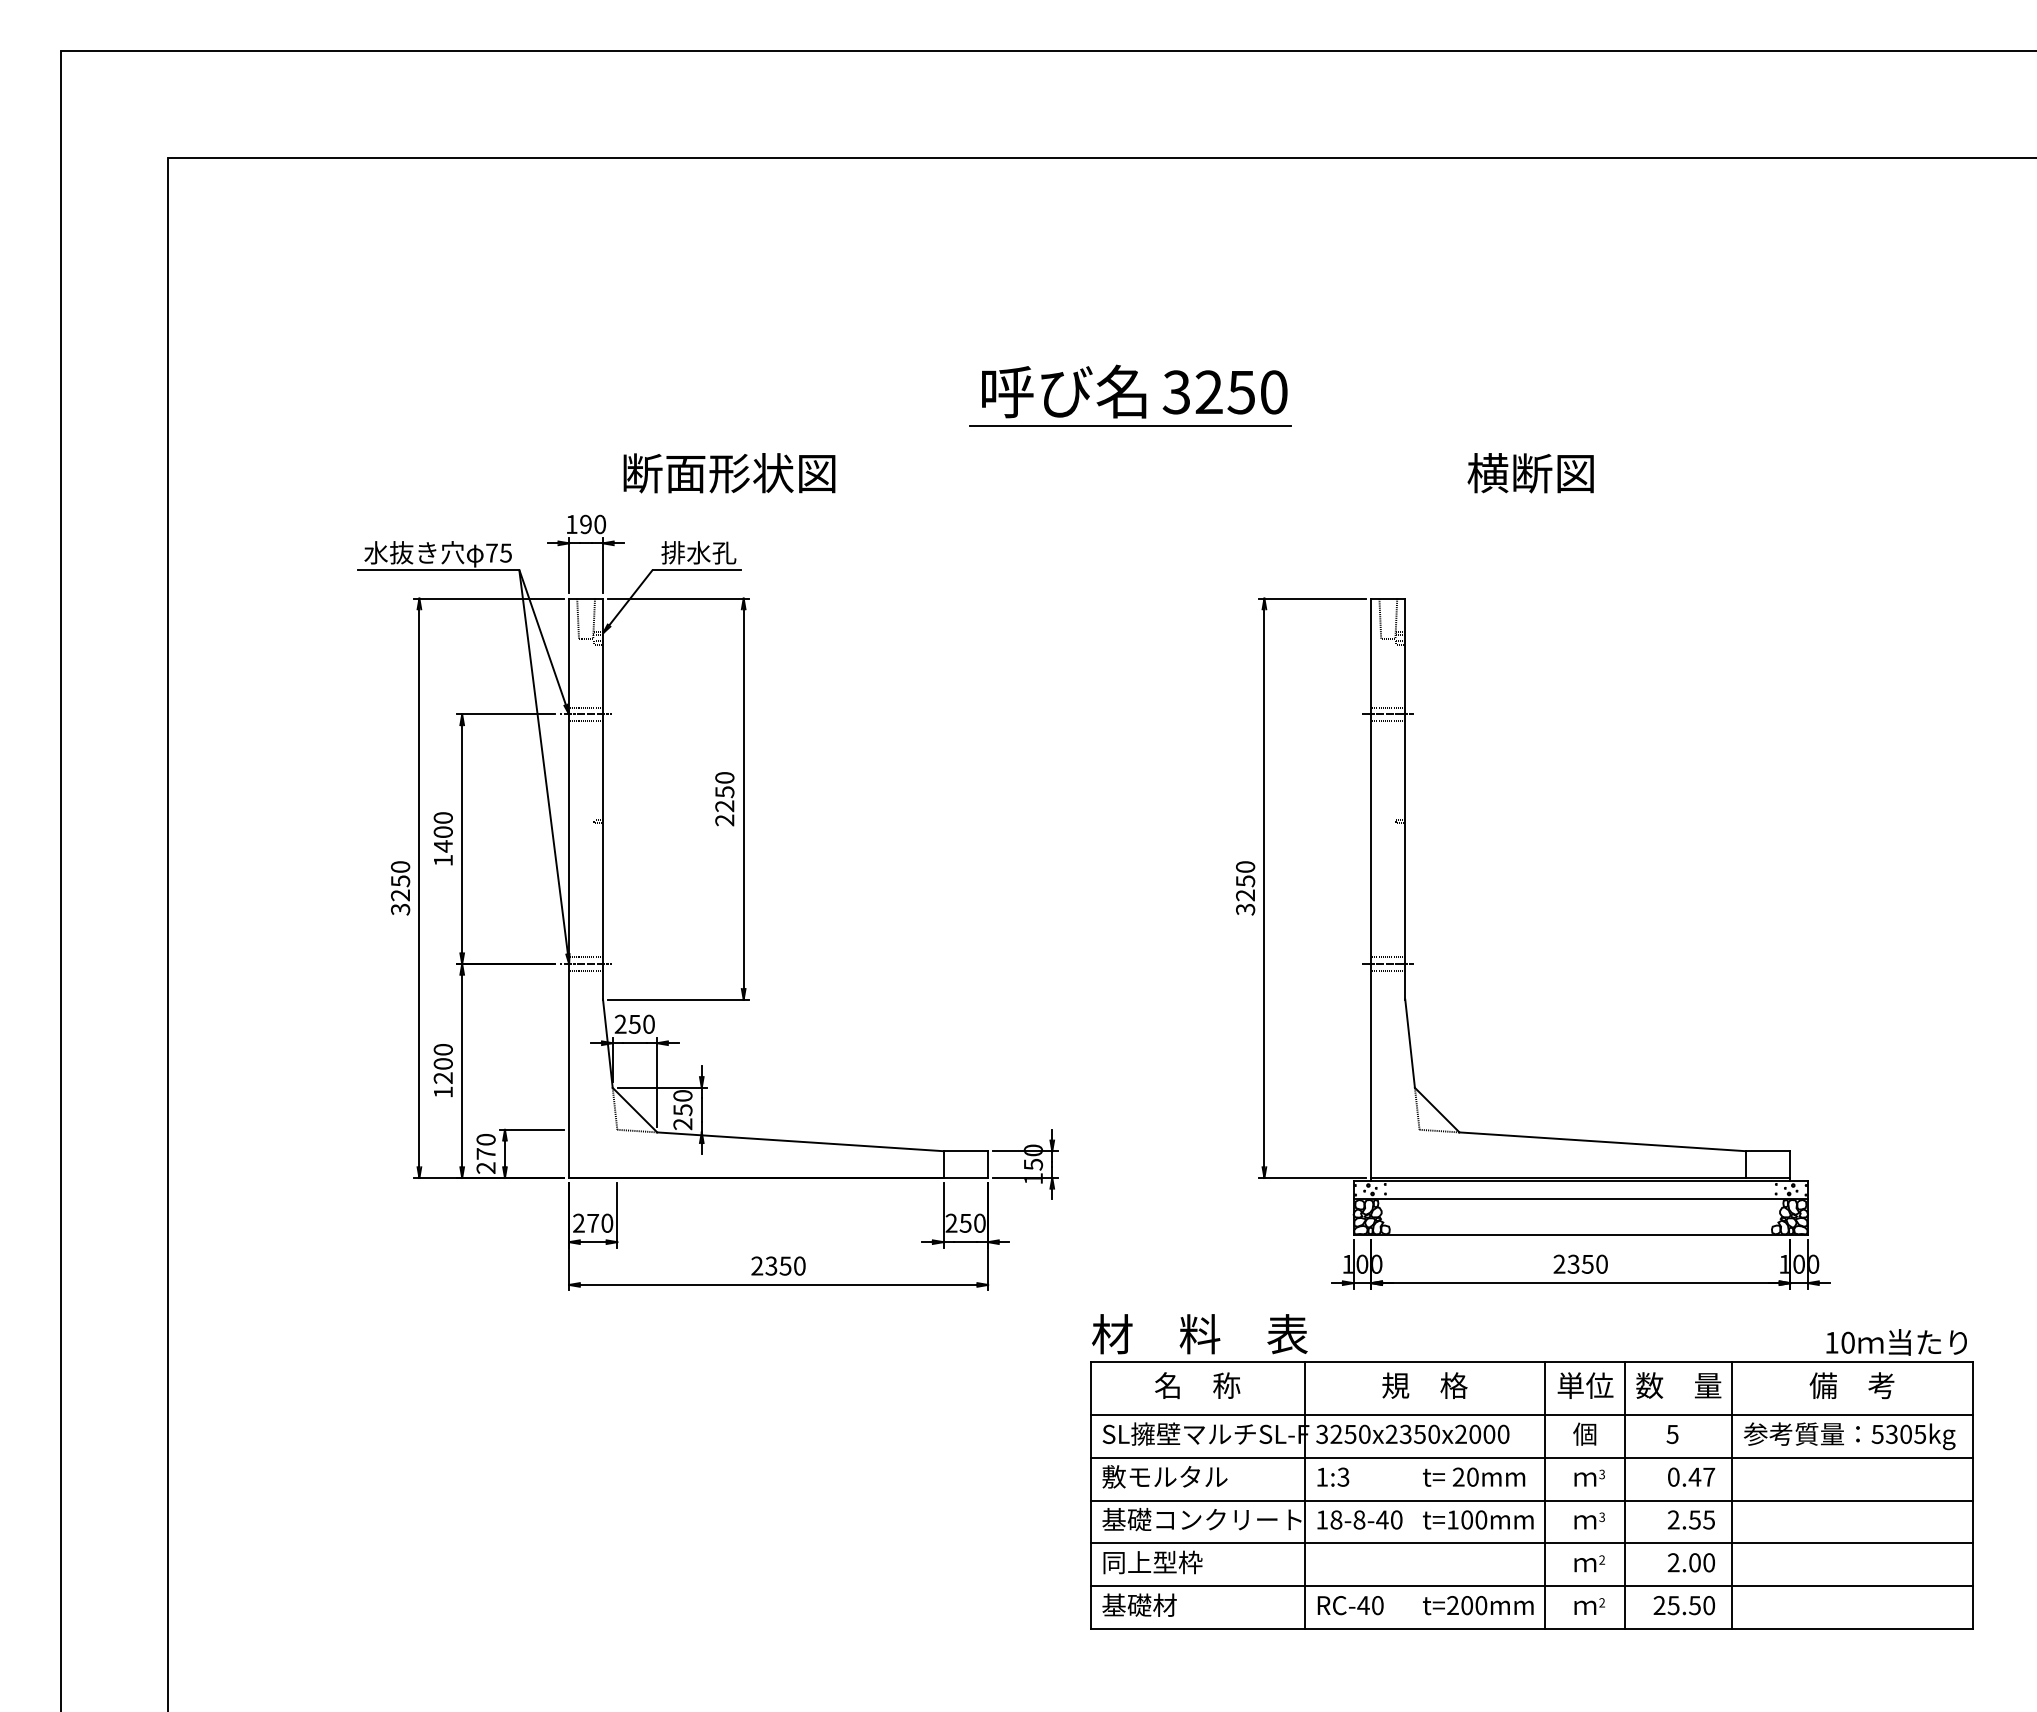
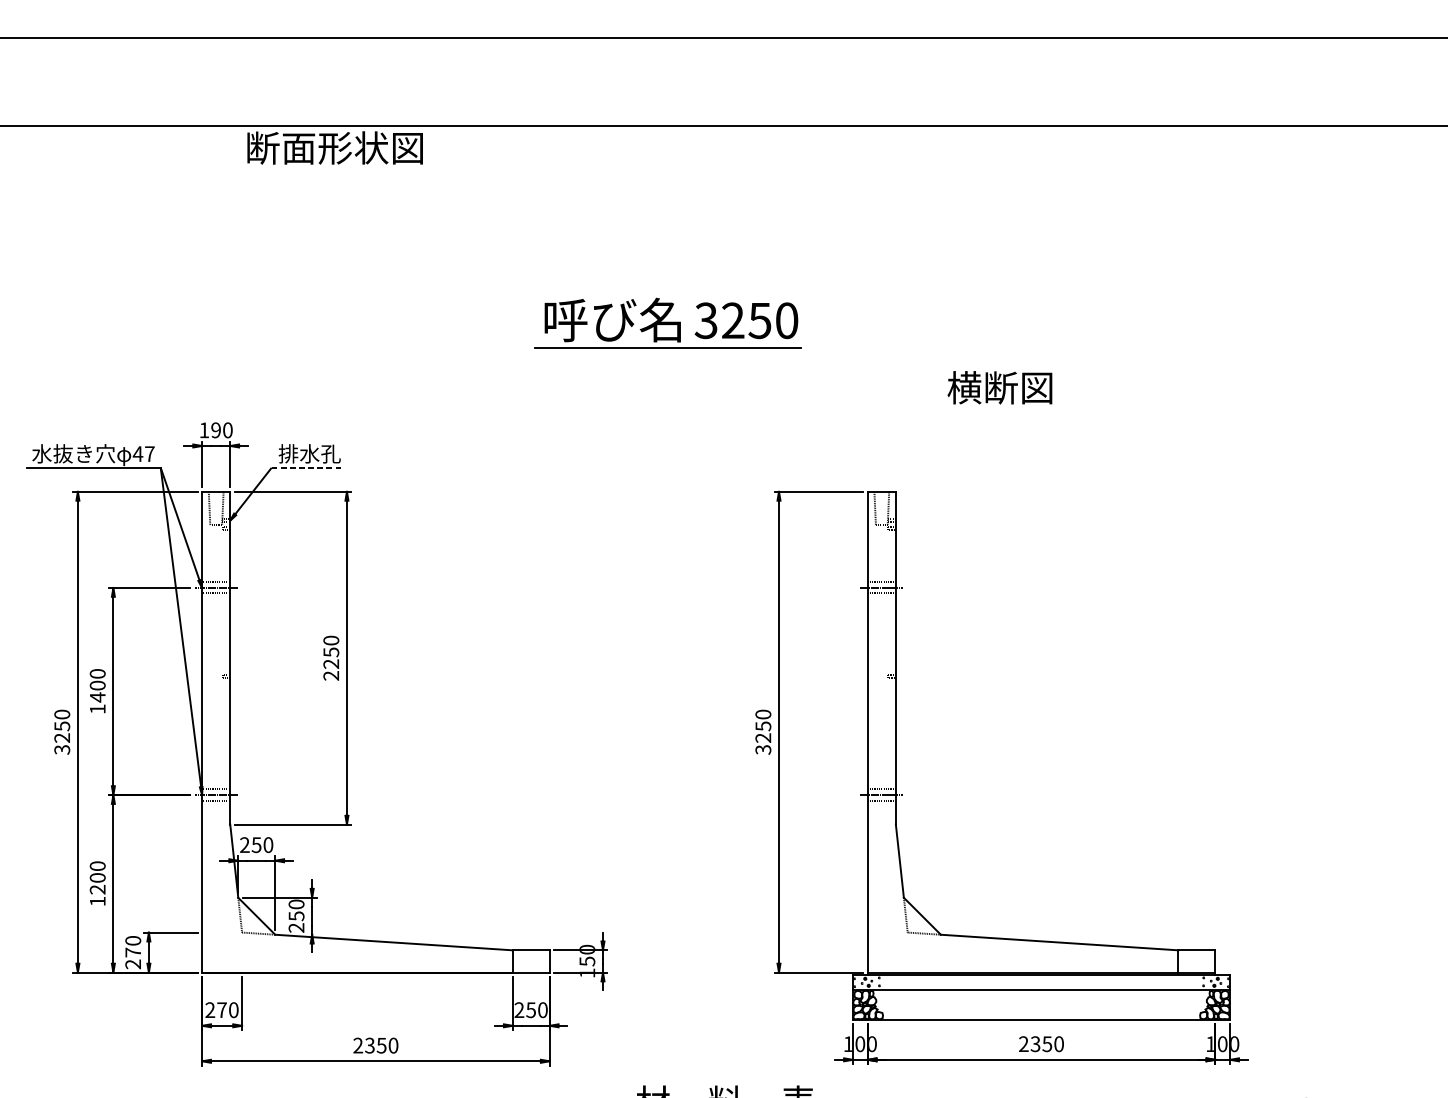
text: (729, 473) -> (335, 148), moved
text: (498, 552) -> (143, 453), 75 -> 47
line: (696, 569) -> (307, 467), solid -> dashed

